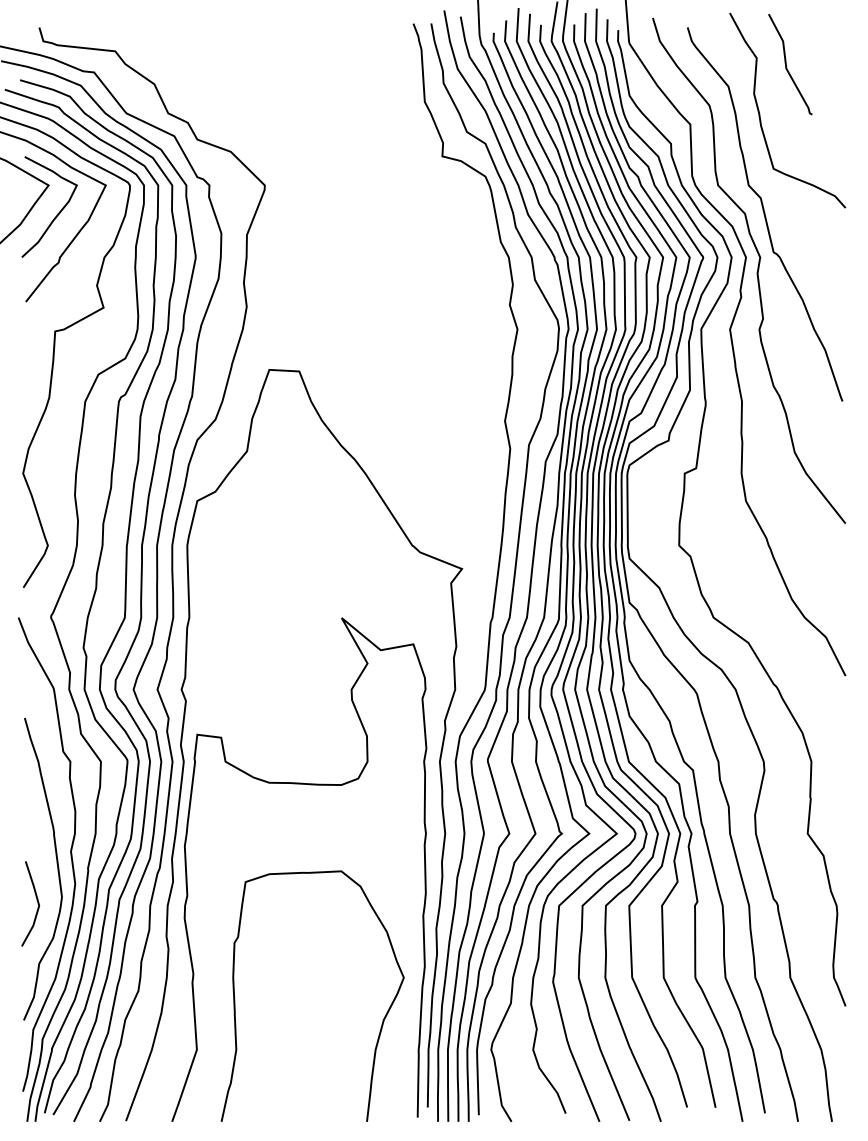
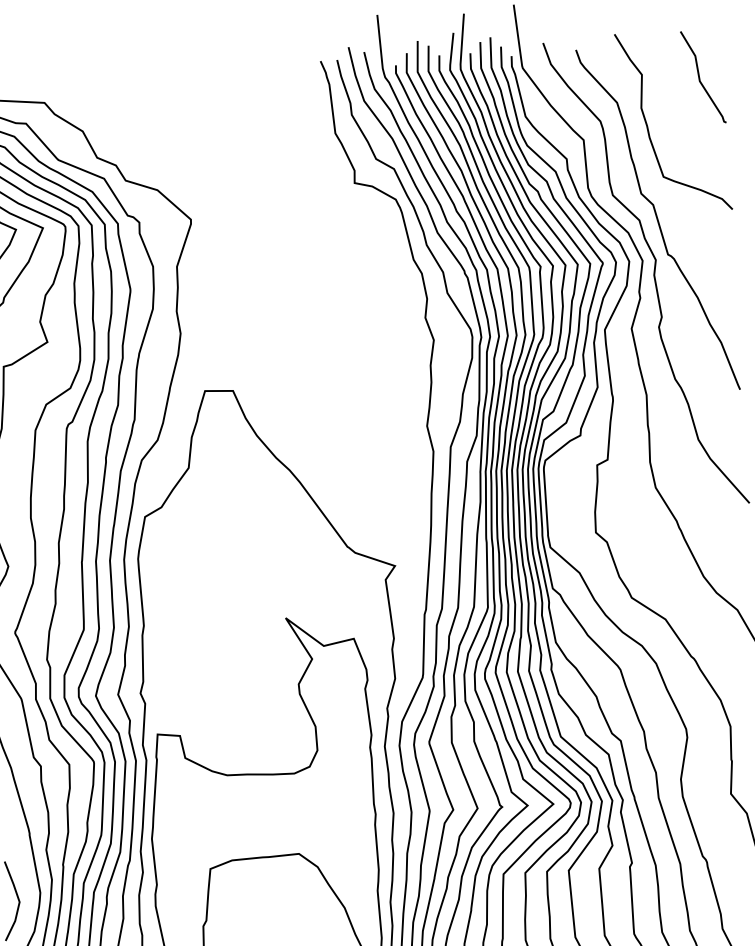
curve: (786, 64) -> (699, 77), moved

